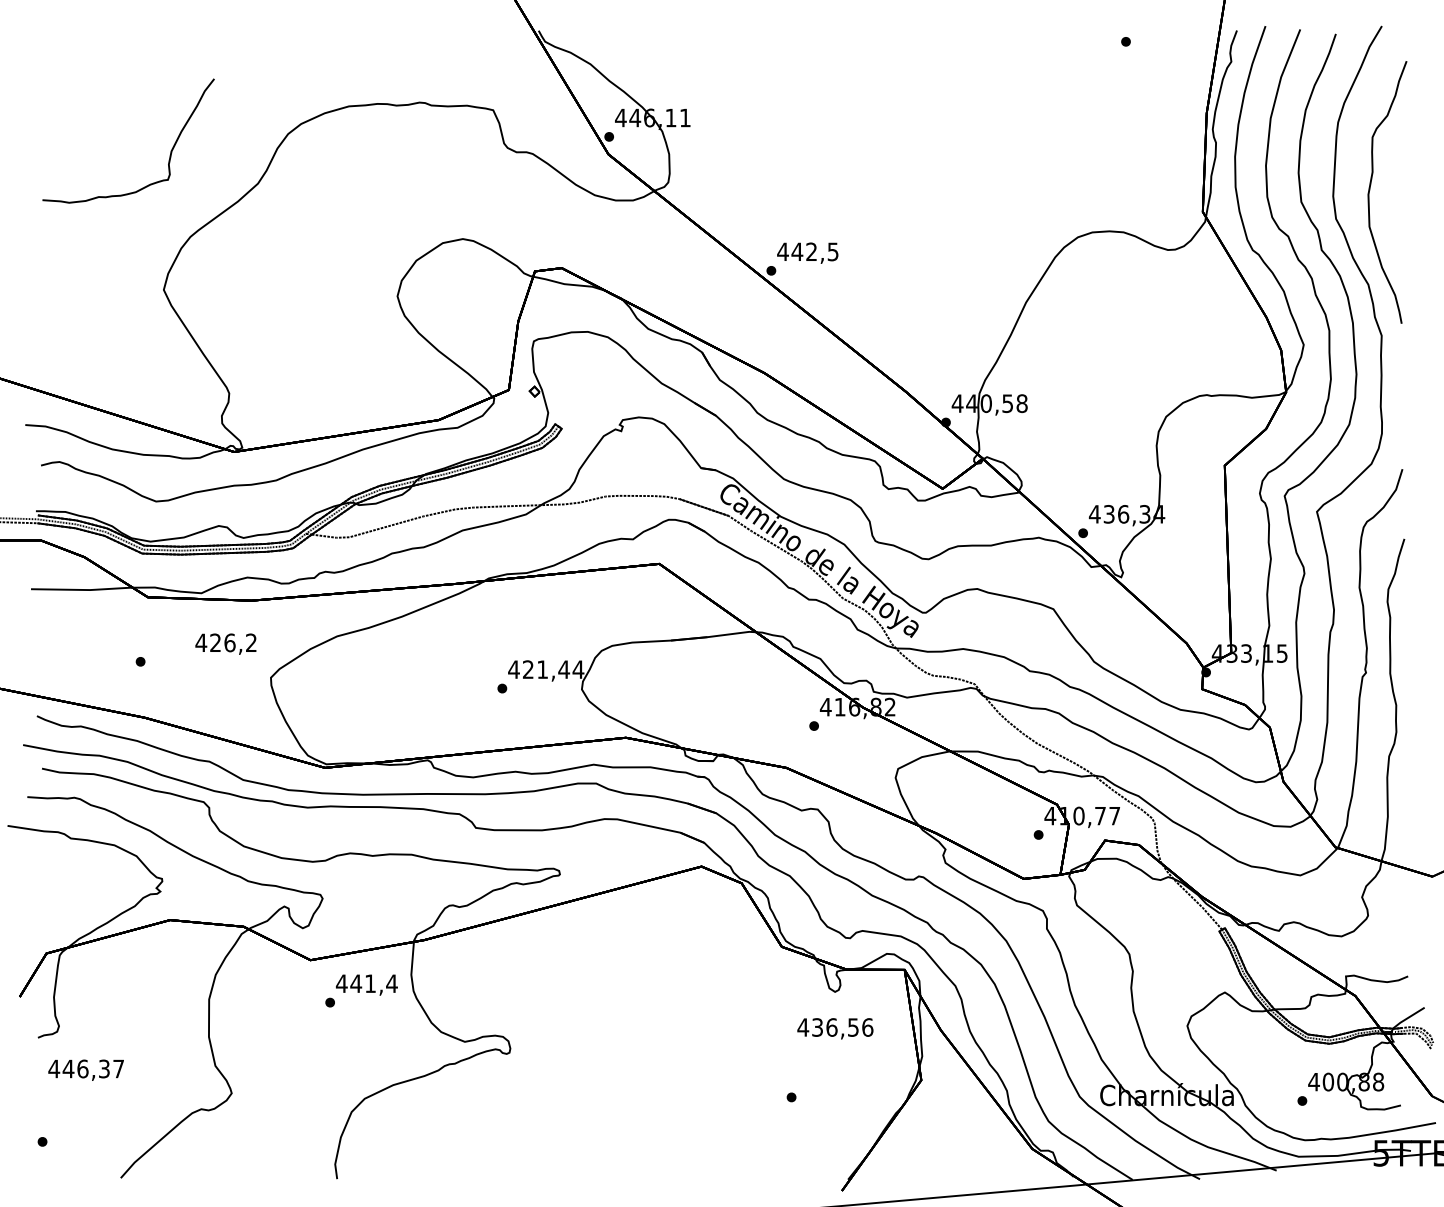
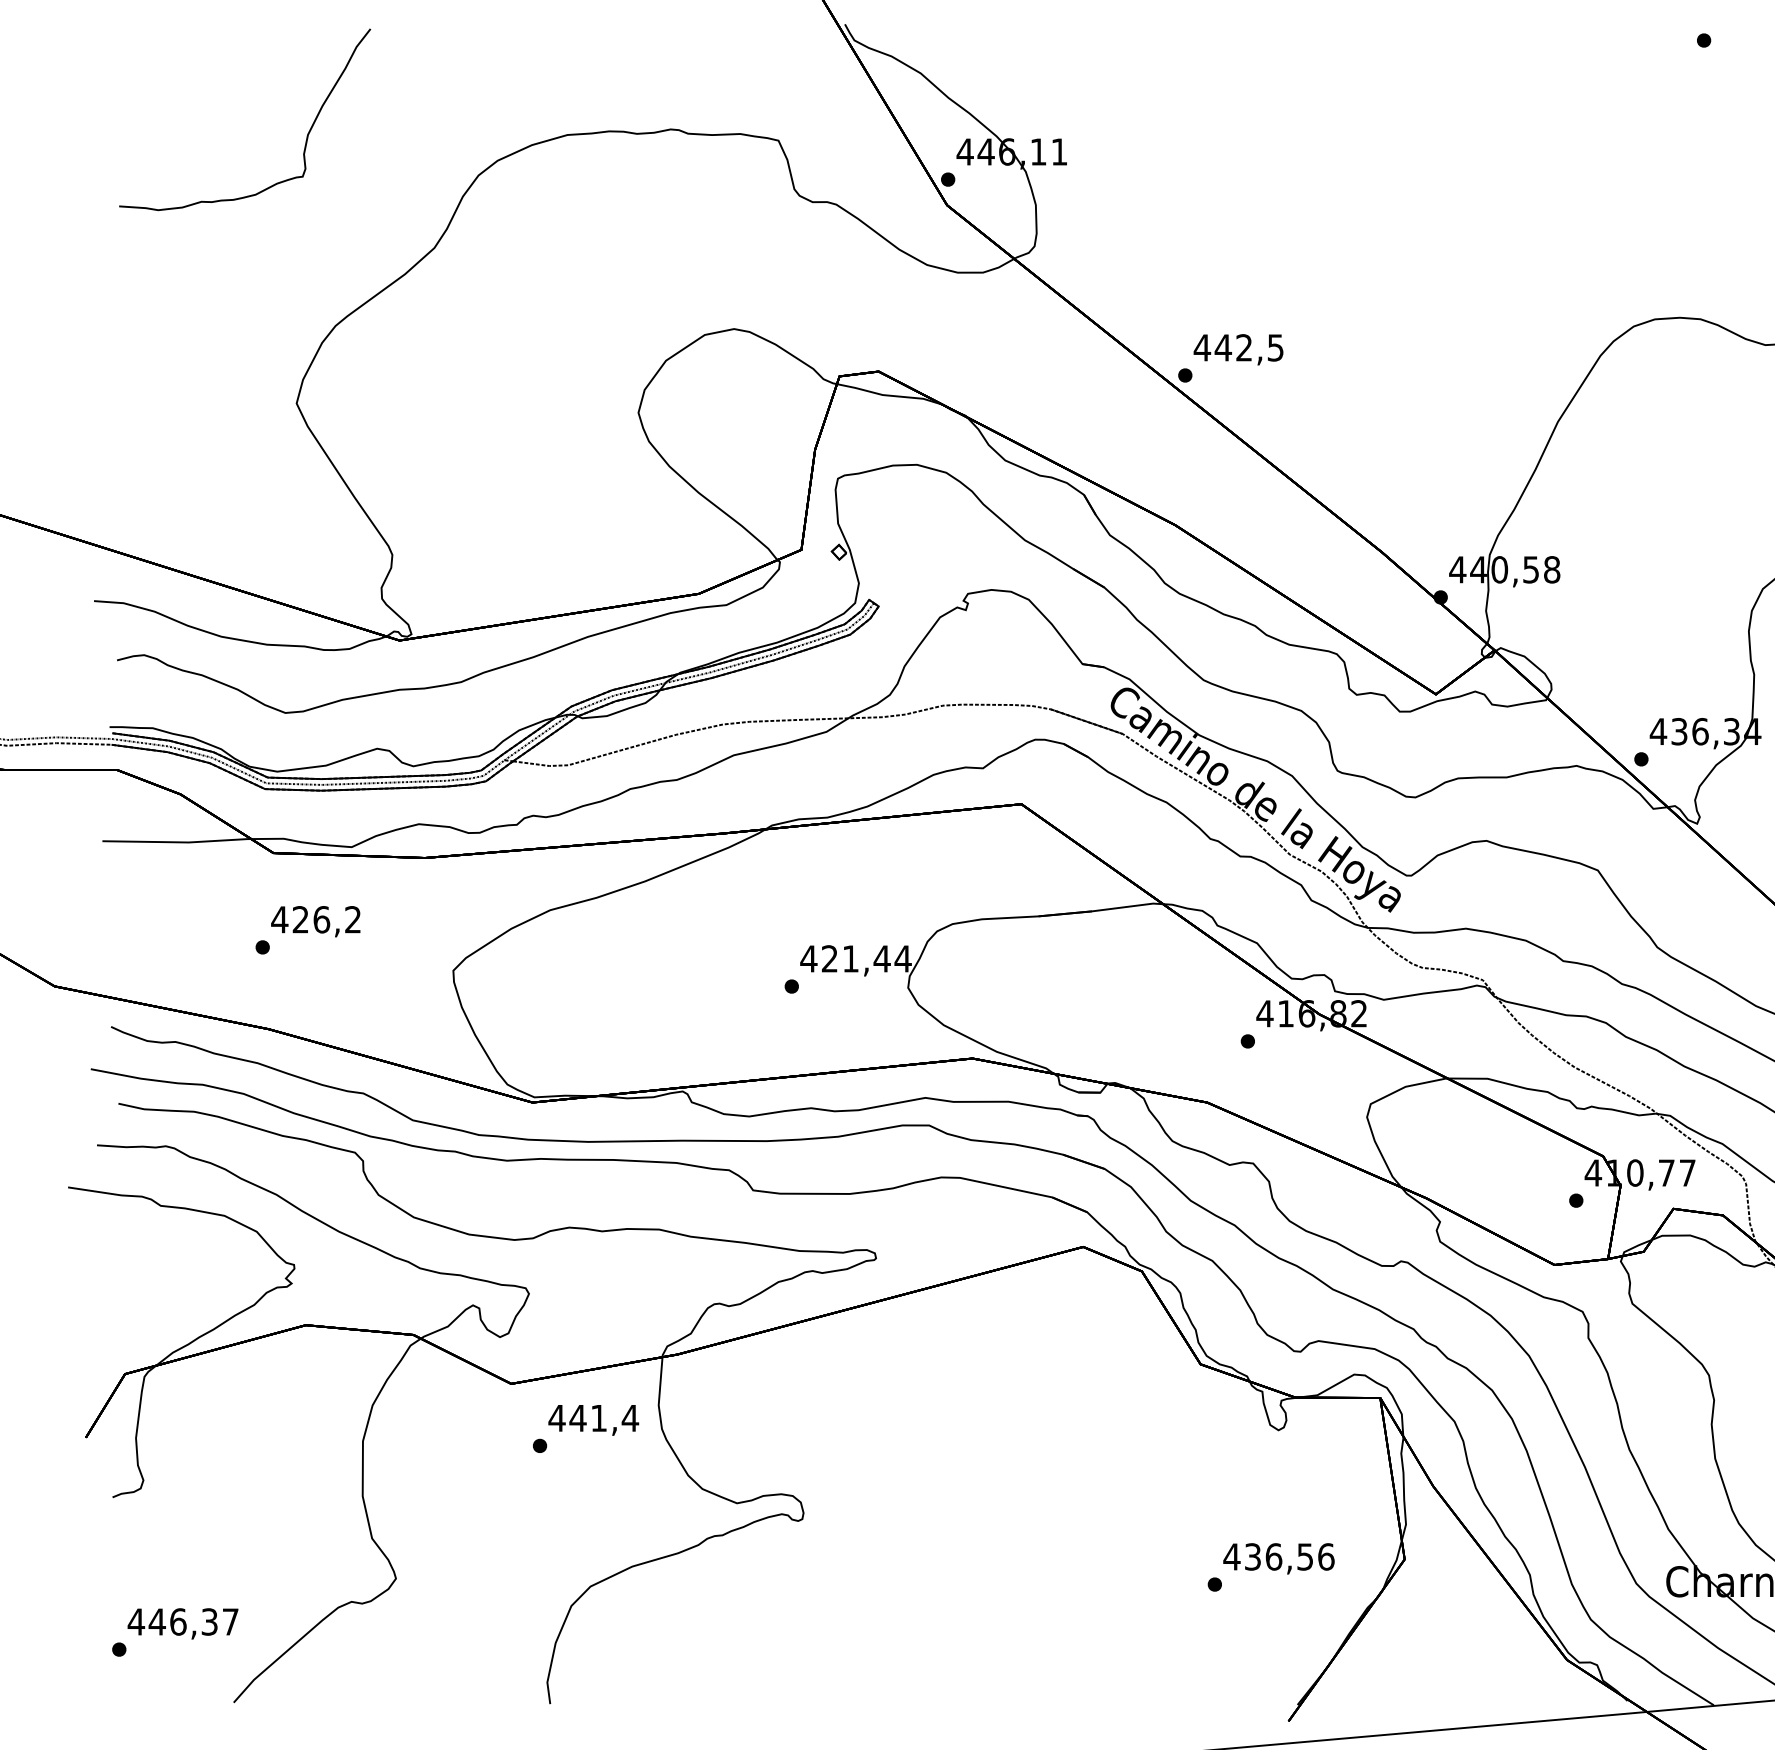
curve: (170, 151) -> (306, 135), moved
text: (225, 643) -> (315, 920), moved
text: (835, 1028) -> (1279, 1558), moved
text: (85, 1069) -> (182, 1622), moved

